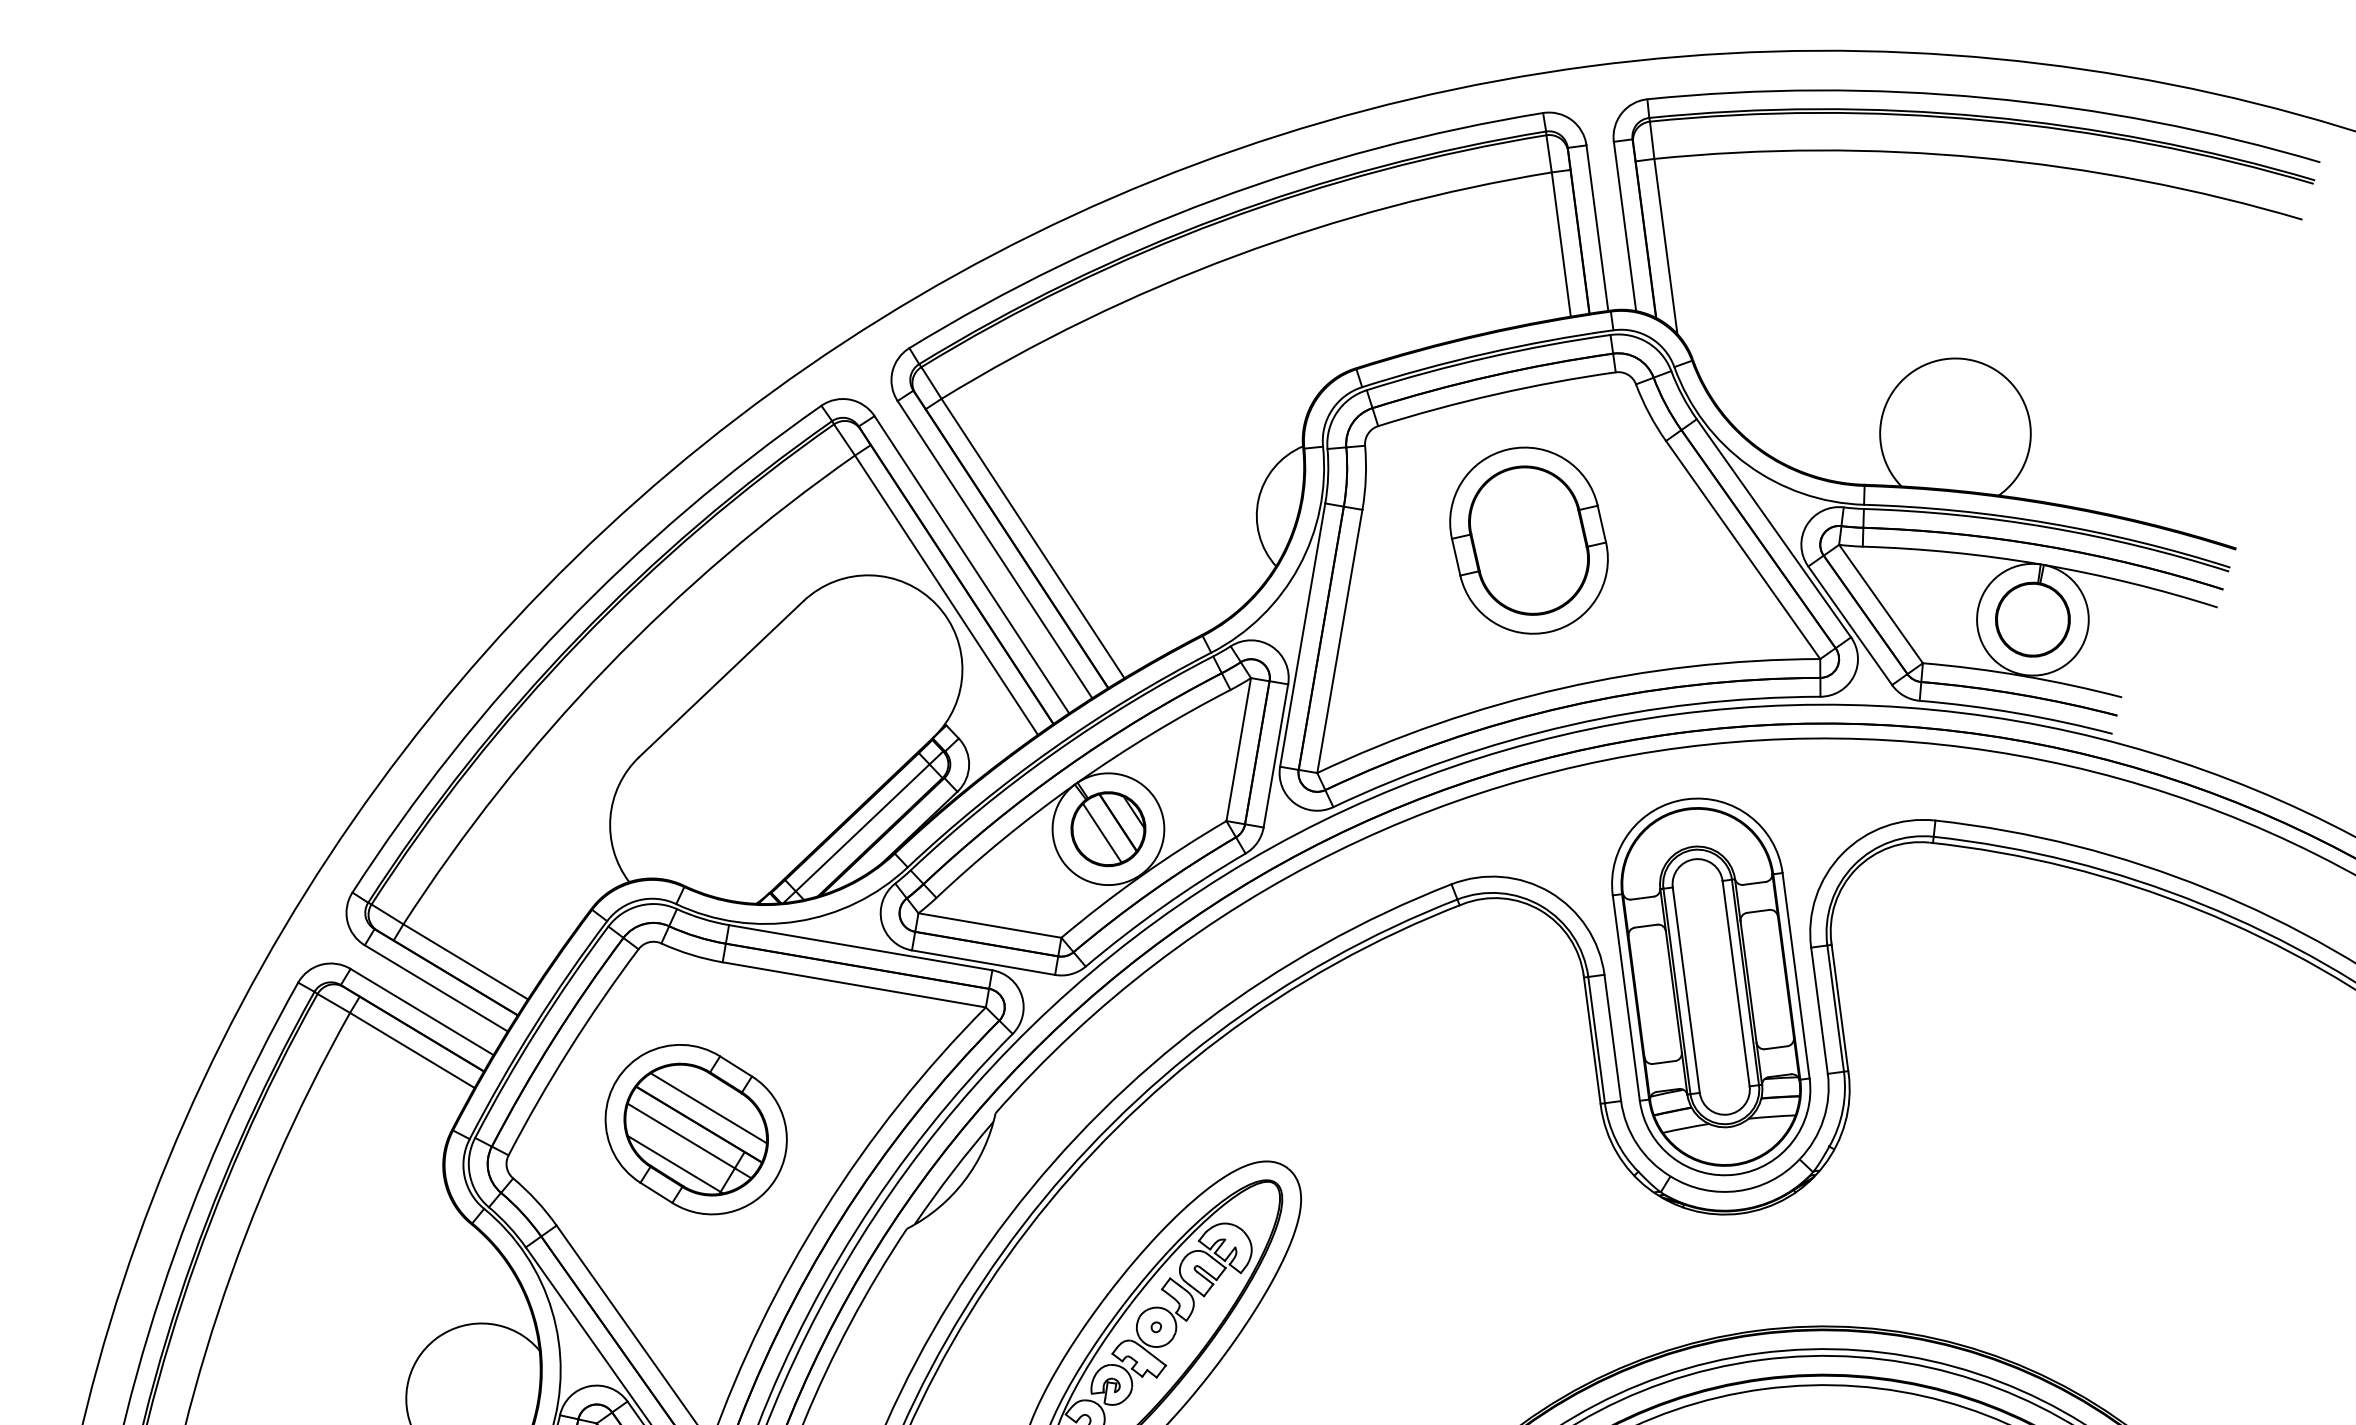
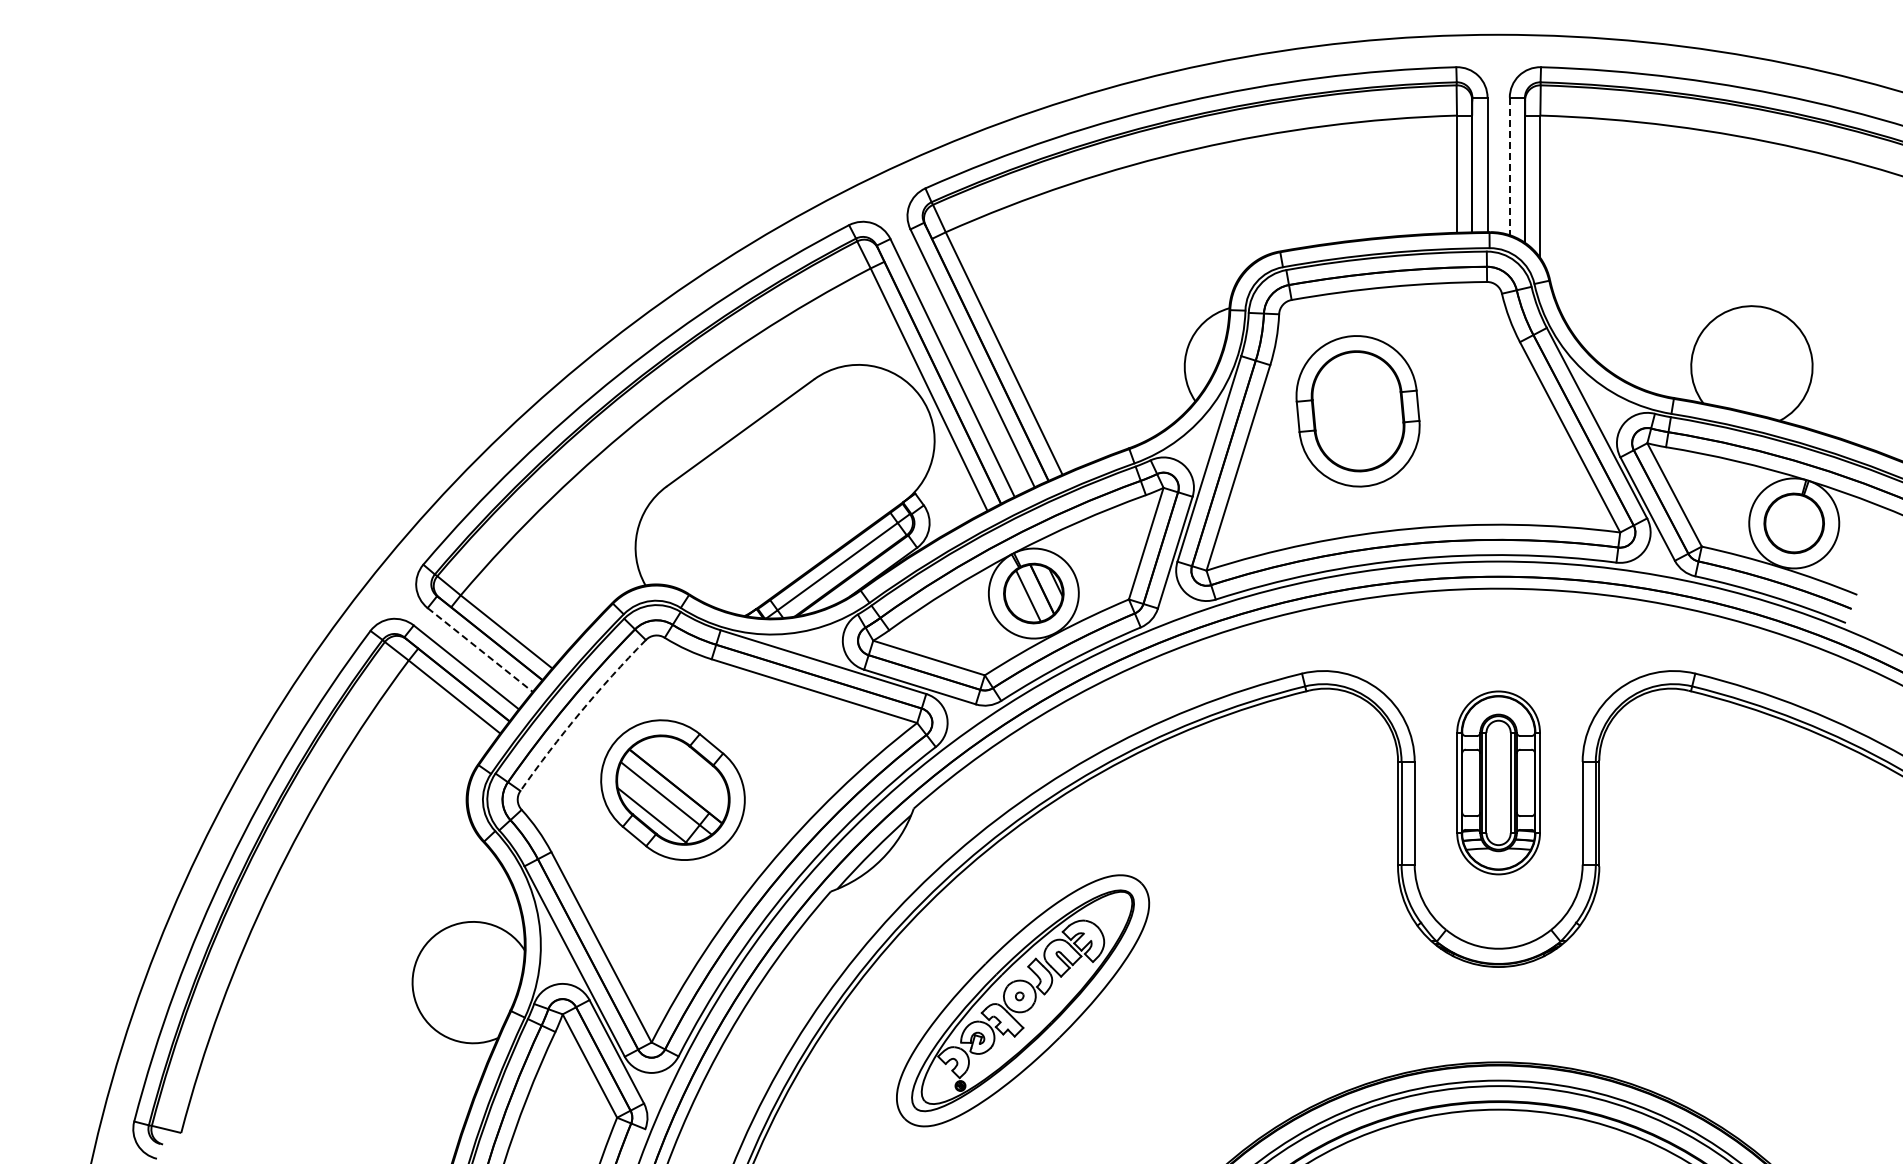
line: (1624, 226) -> (1509, 166), solid -> dashed
part: (1528, 540) -> (1357, 411), moved
part: (1710, 986) -> (1498, 782), size x0.6
line: (436, 988) -> (480, 650), solid -> dashed
arc: (569, 1049) -> (580, 712), solid -> dashed
line: (707, 1108) -> (684, 774), removed

